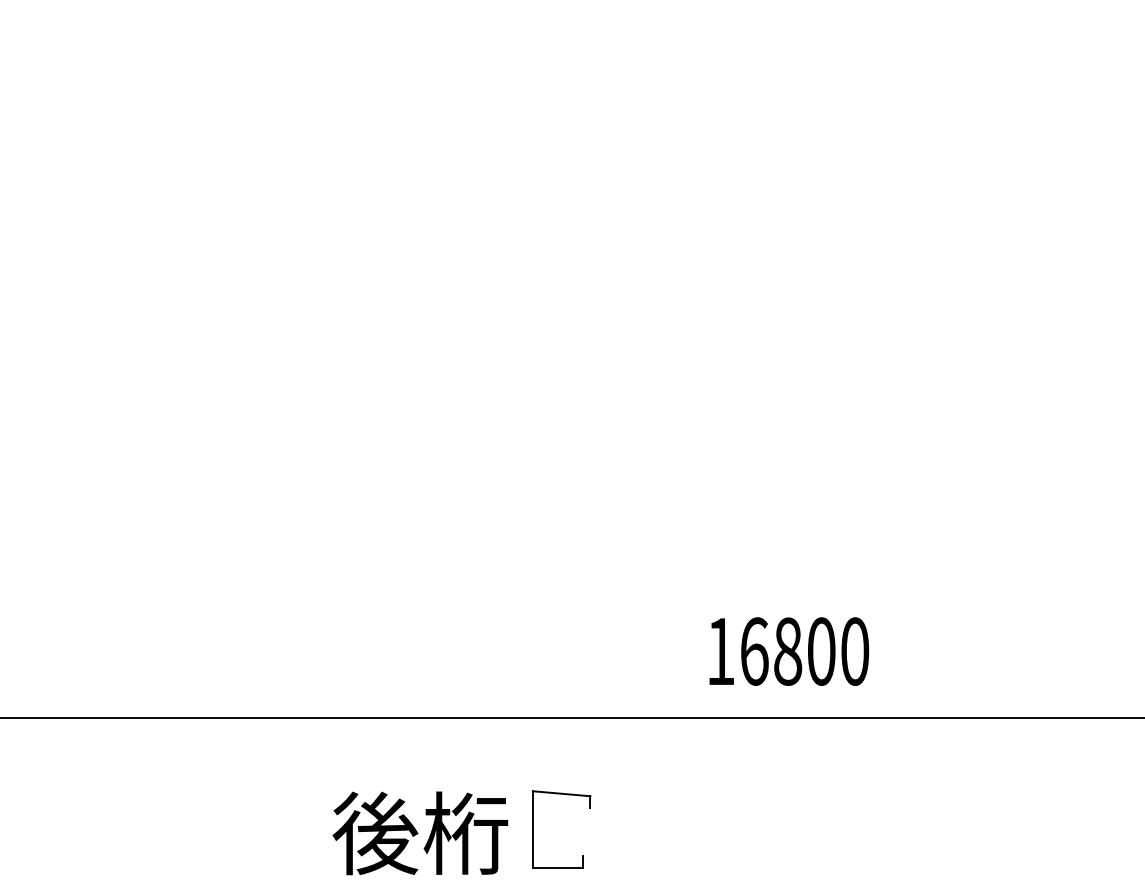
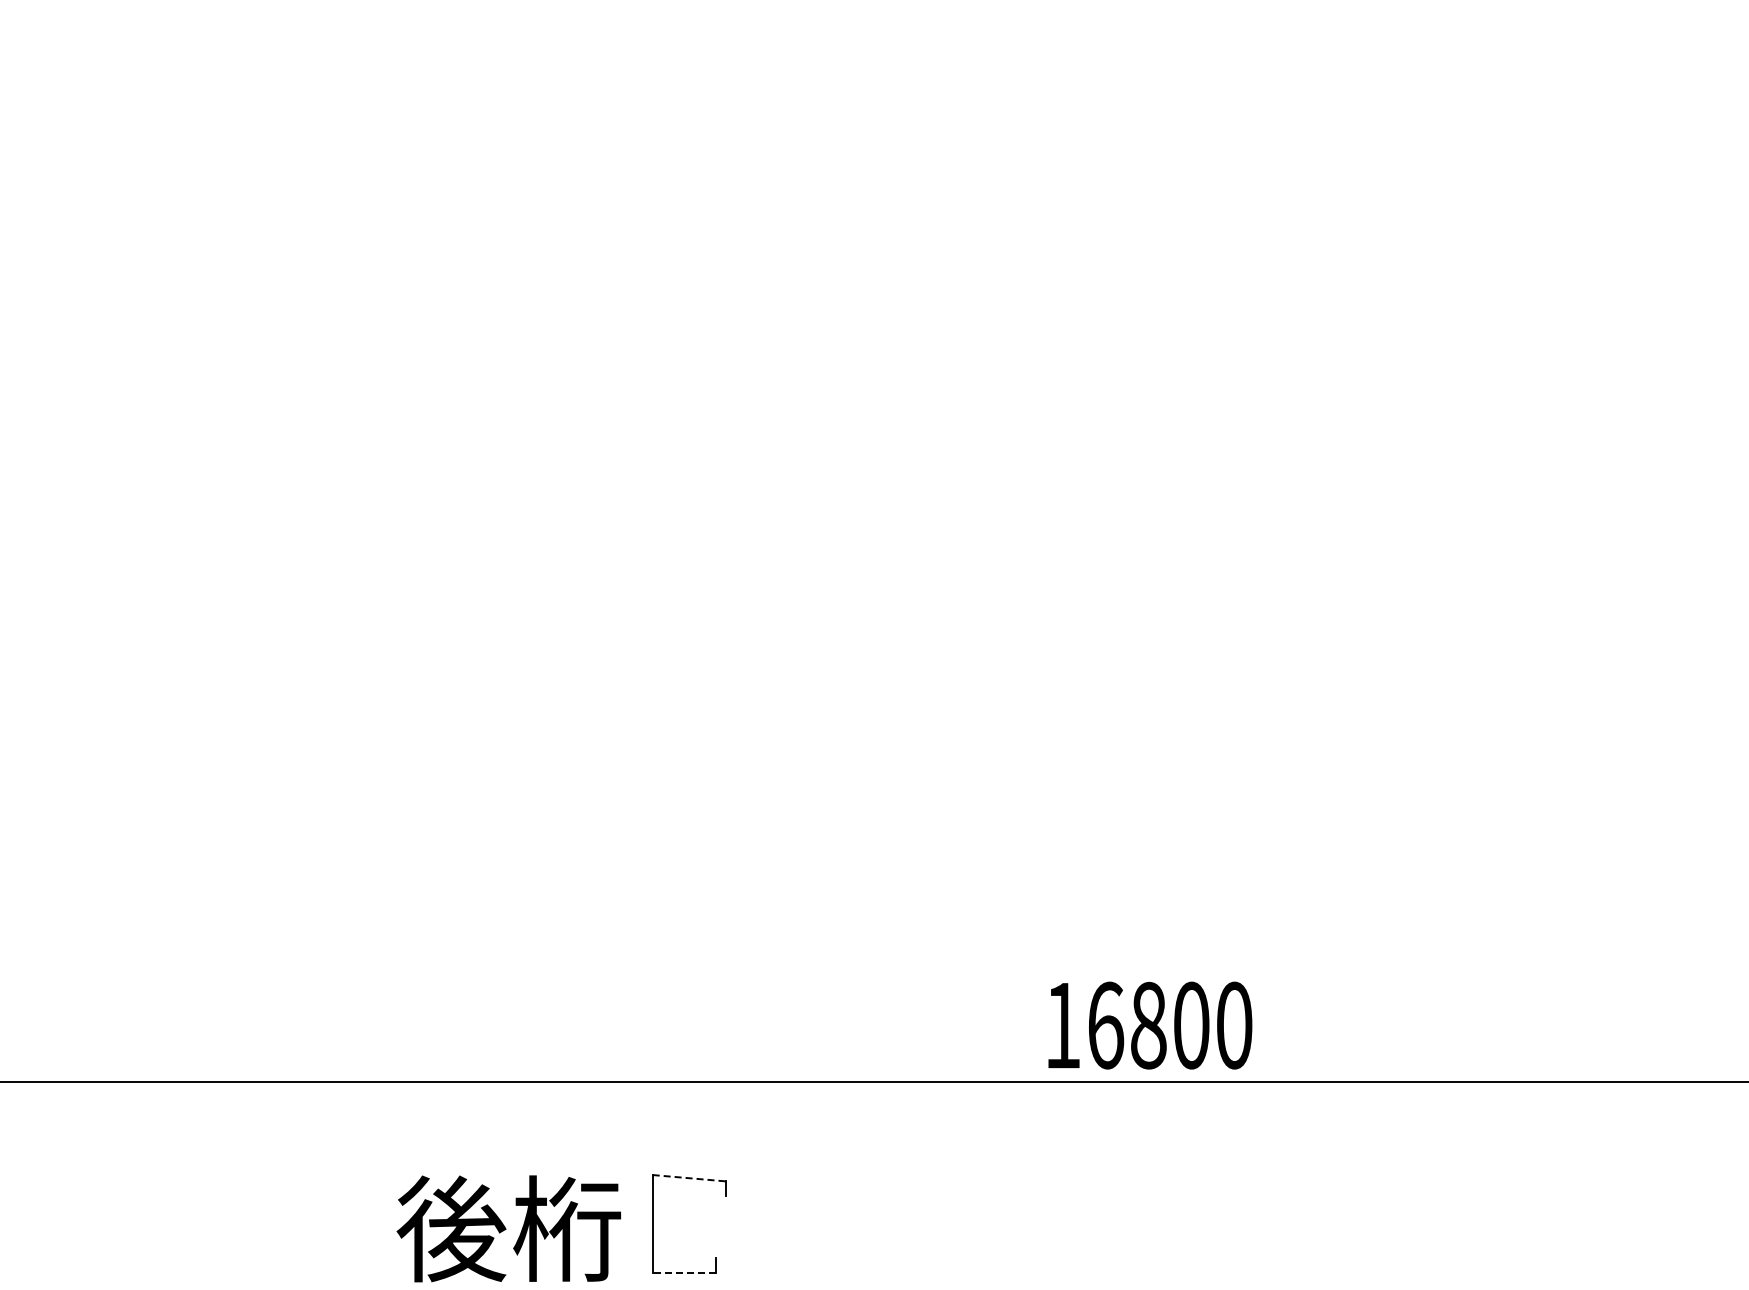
text: (789, 651) -> (1150, 1025), moved
line: (561, 793) -> (689, 1178), solid -> dashed
line: (557, 867) -> (684, 1272), solid -> dashed

